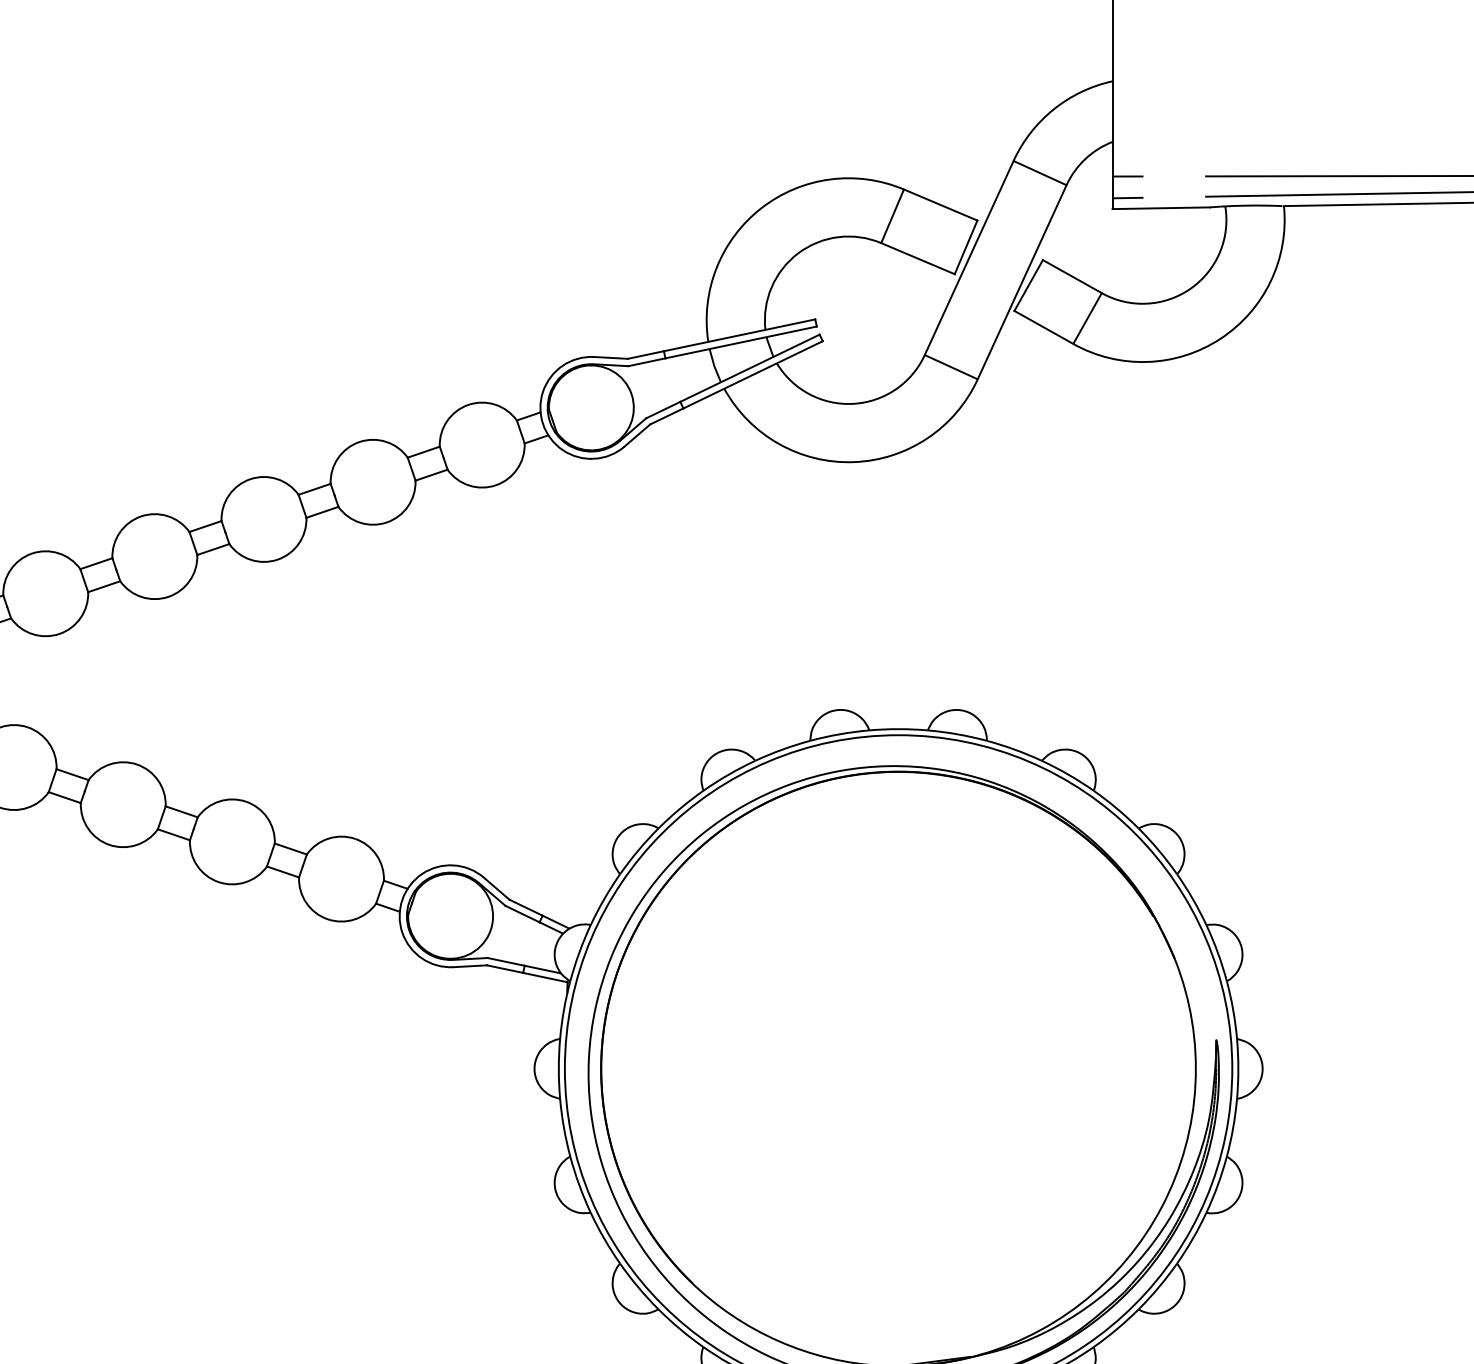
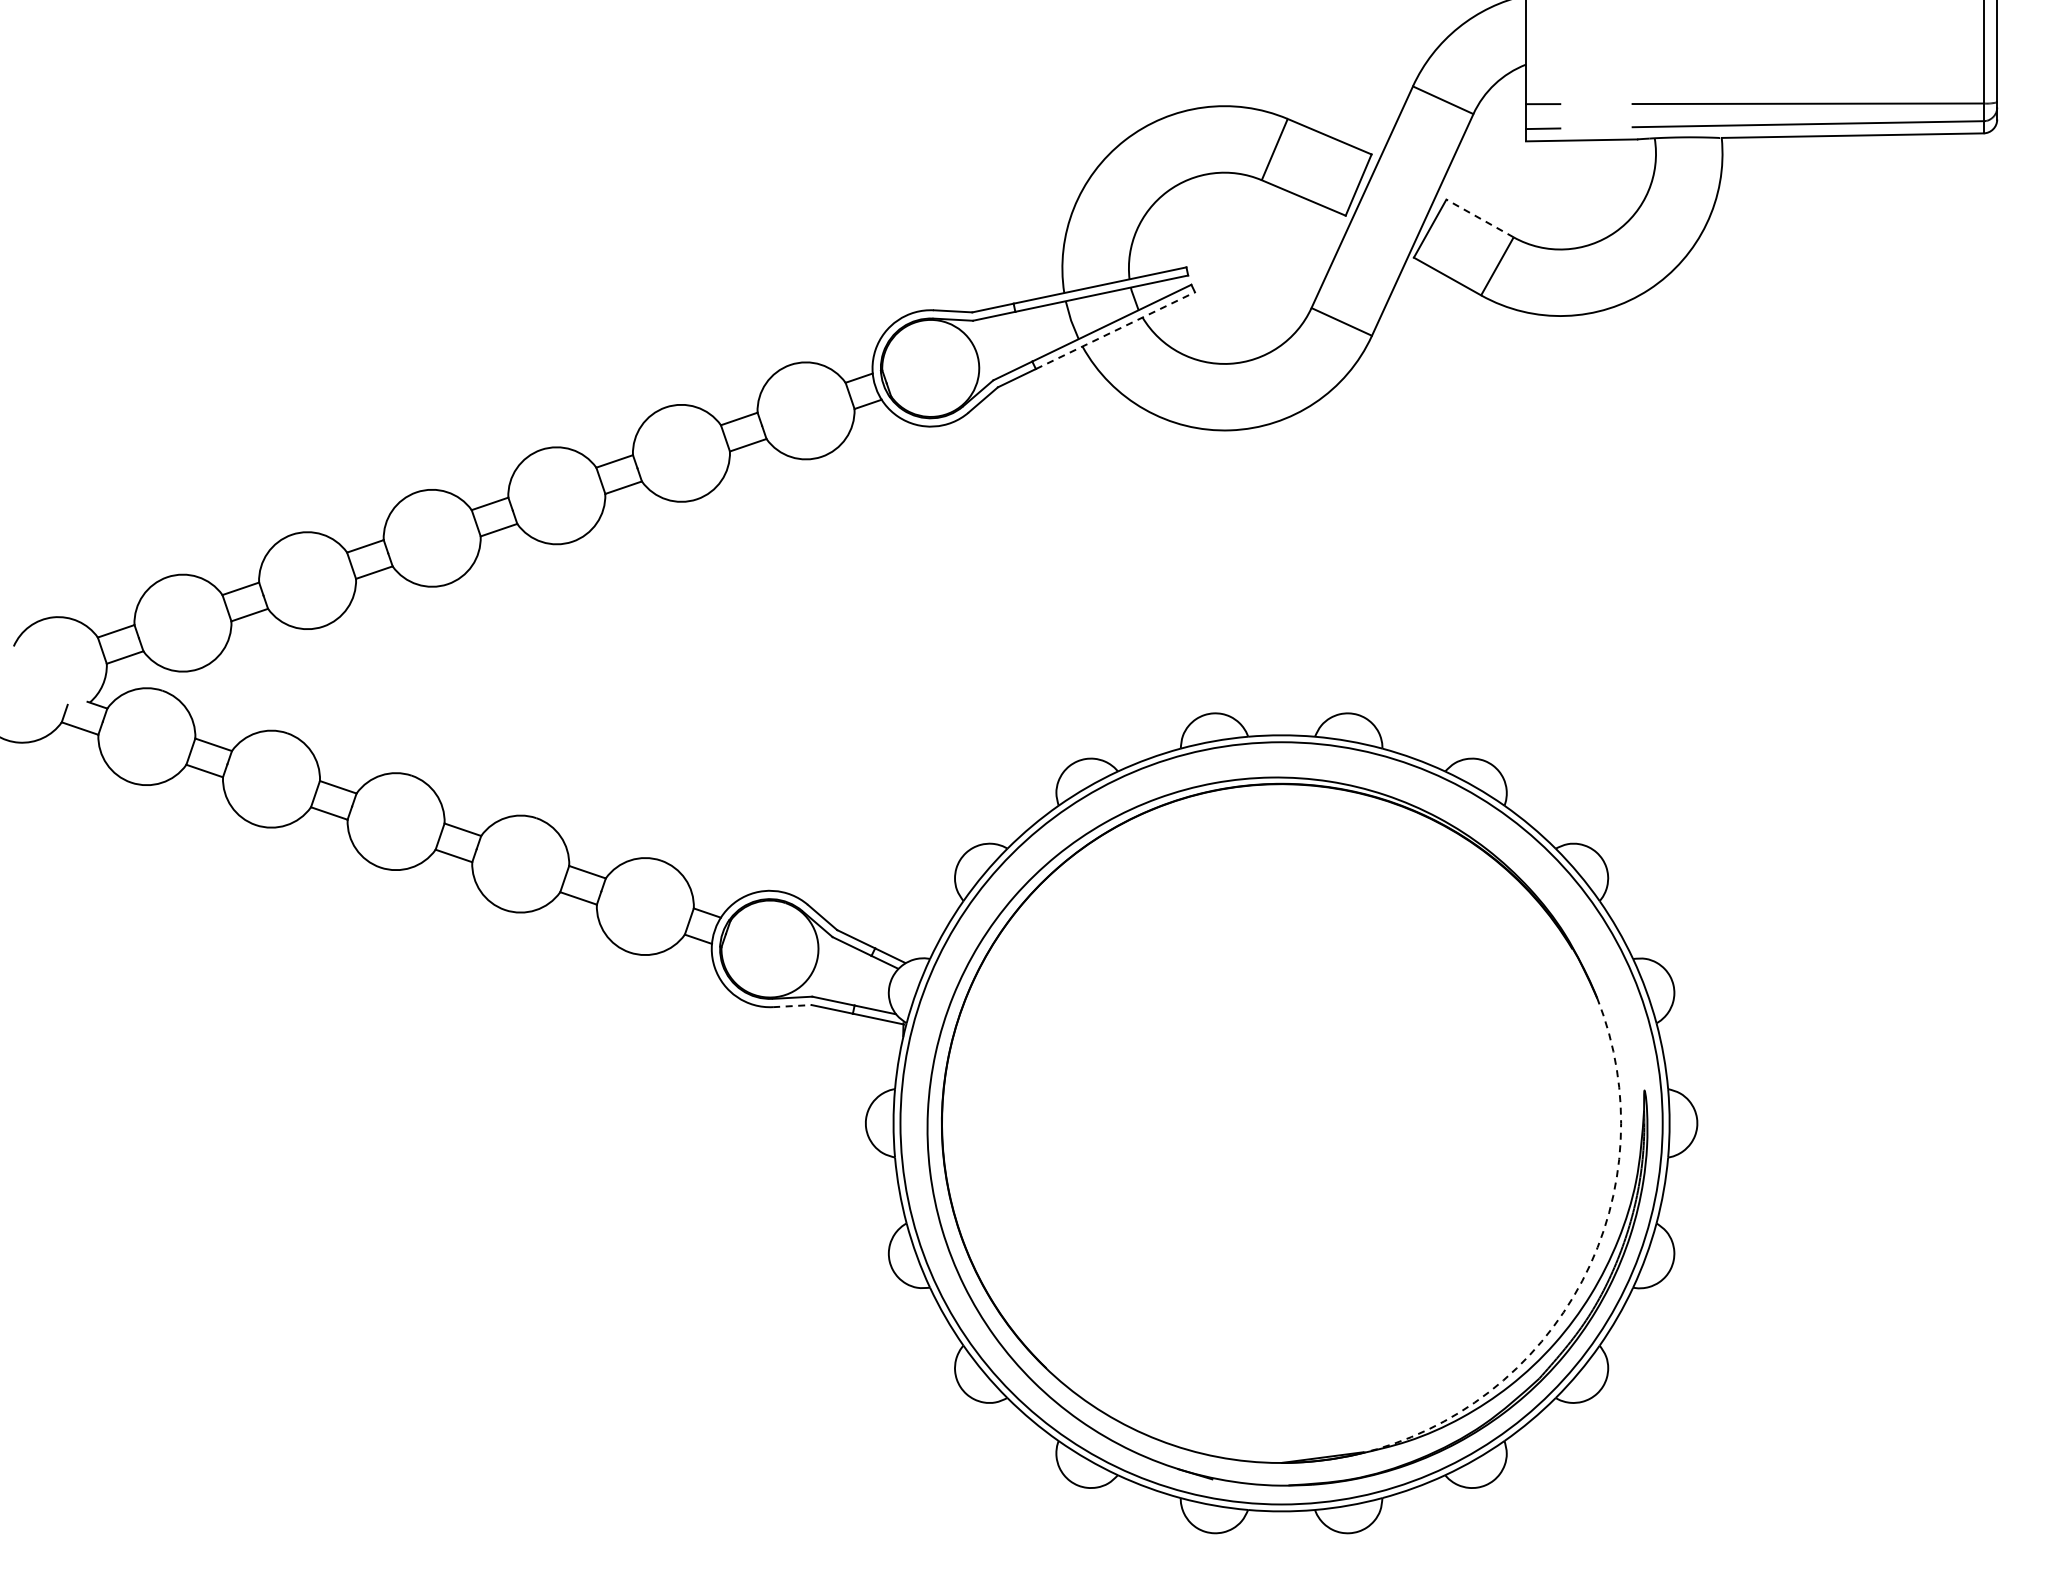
line: (1072, 276) -> (1480, 218), solid -> dashed
line: (753, 374) -> (1115, 330), solid -> dashed
line: (470, 966) -> (792, 1006), solid -> dashed
arc: (1162, 1206) -> (1582, 1280), solid -> dashed

